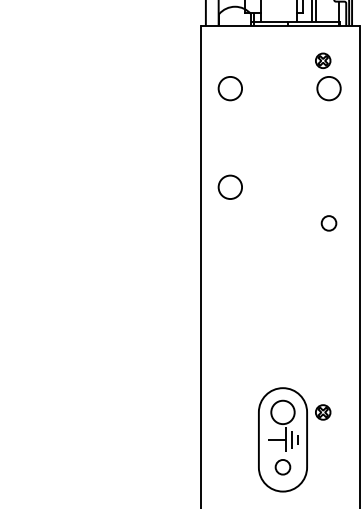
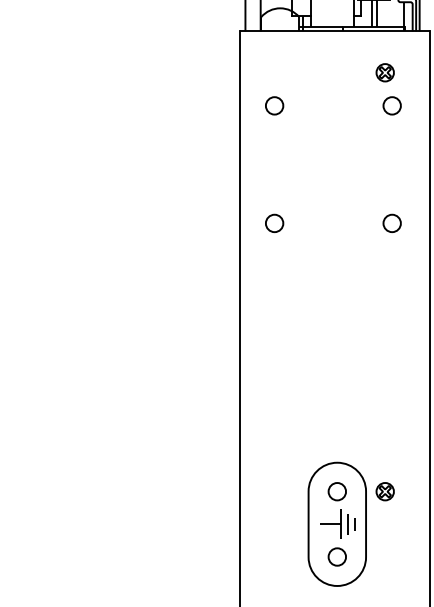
circle: (230, 88) -> (274, 105), size x0.62
circle: (328, 88) -> (391, 105), size x0.62
circle: (230, 187) -> (274, 223), size x0.62
circle: (328, 222) -> (391, 222), moved
circle: (283, 412) -> (337, 491), size x0.62

